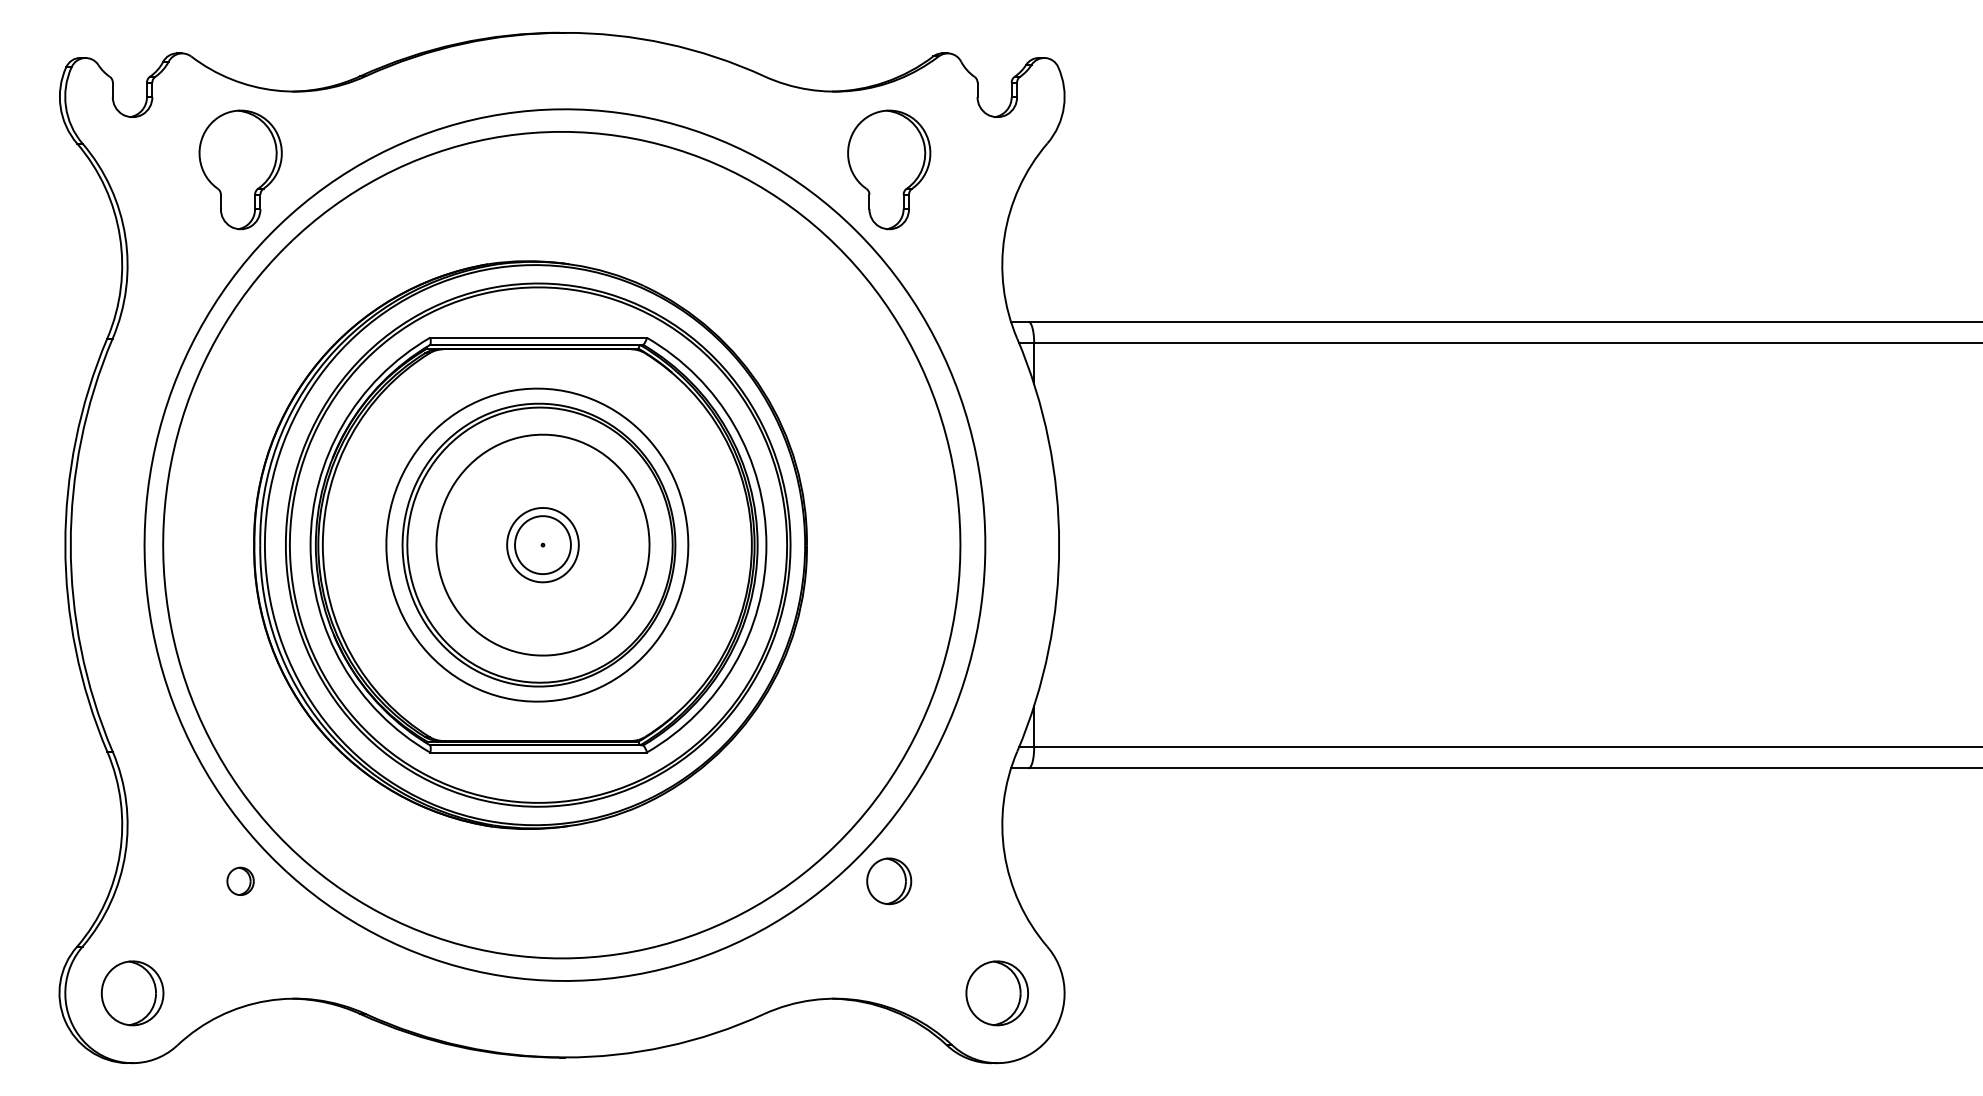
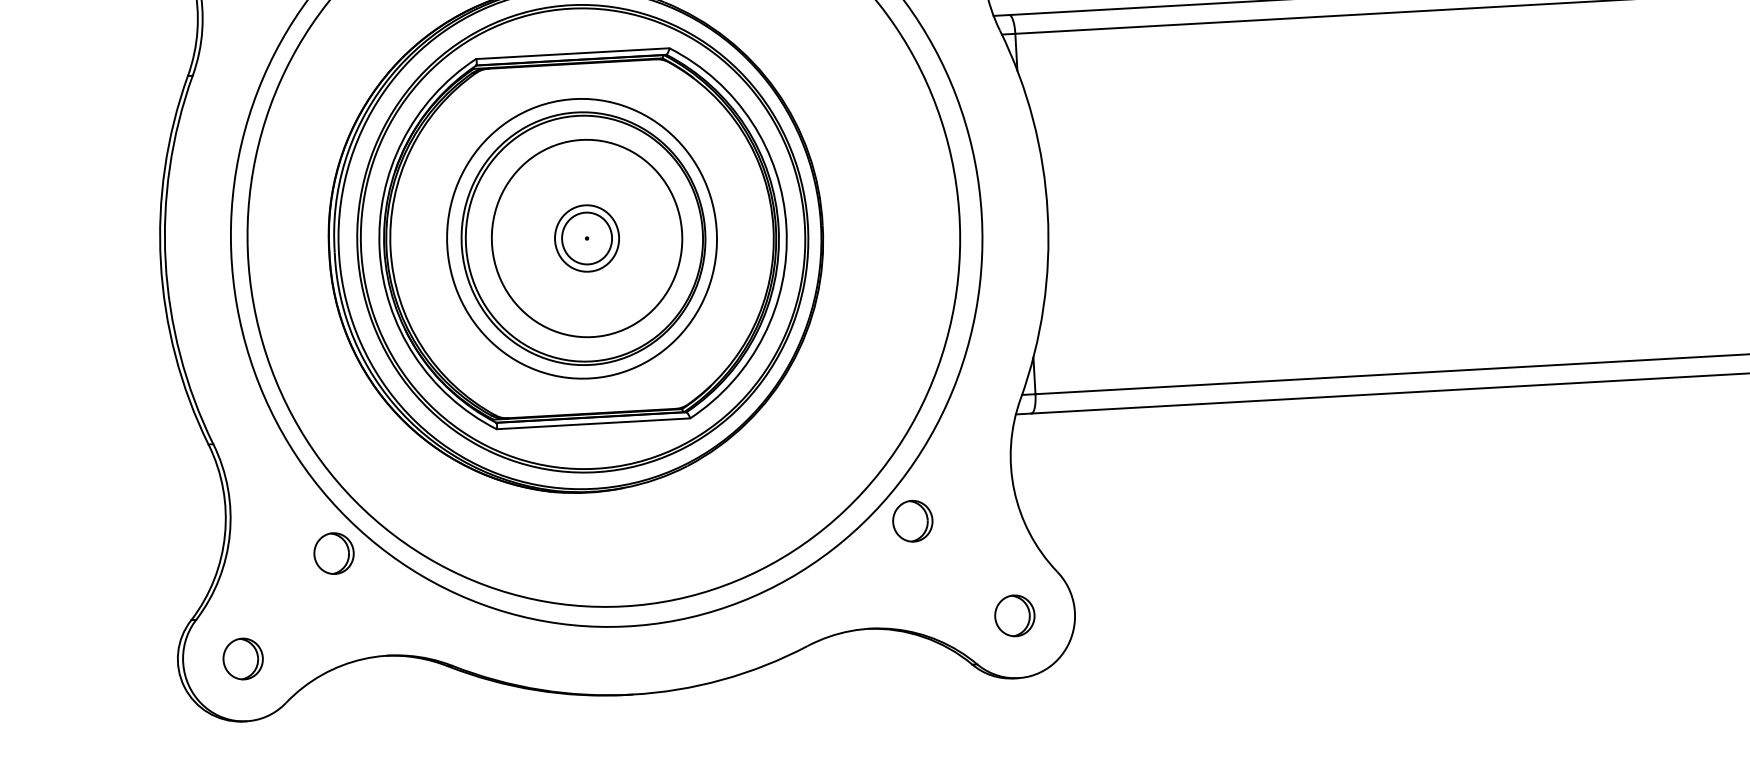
part: (240, 881) -> (333, 553), size x1.67
part: (132, 993) -> (243, 659), size x0.71
part: (997, 993) -> (1015, 615), size x0.71

